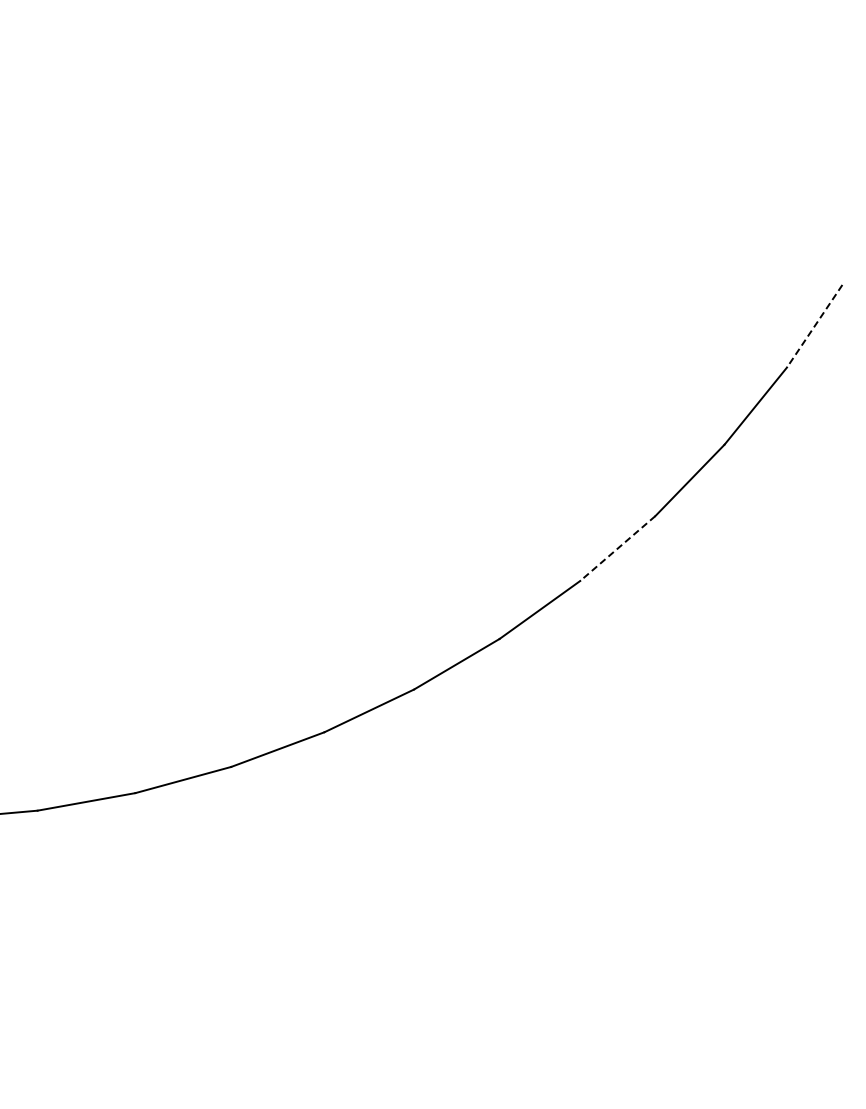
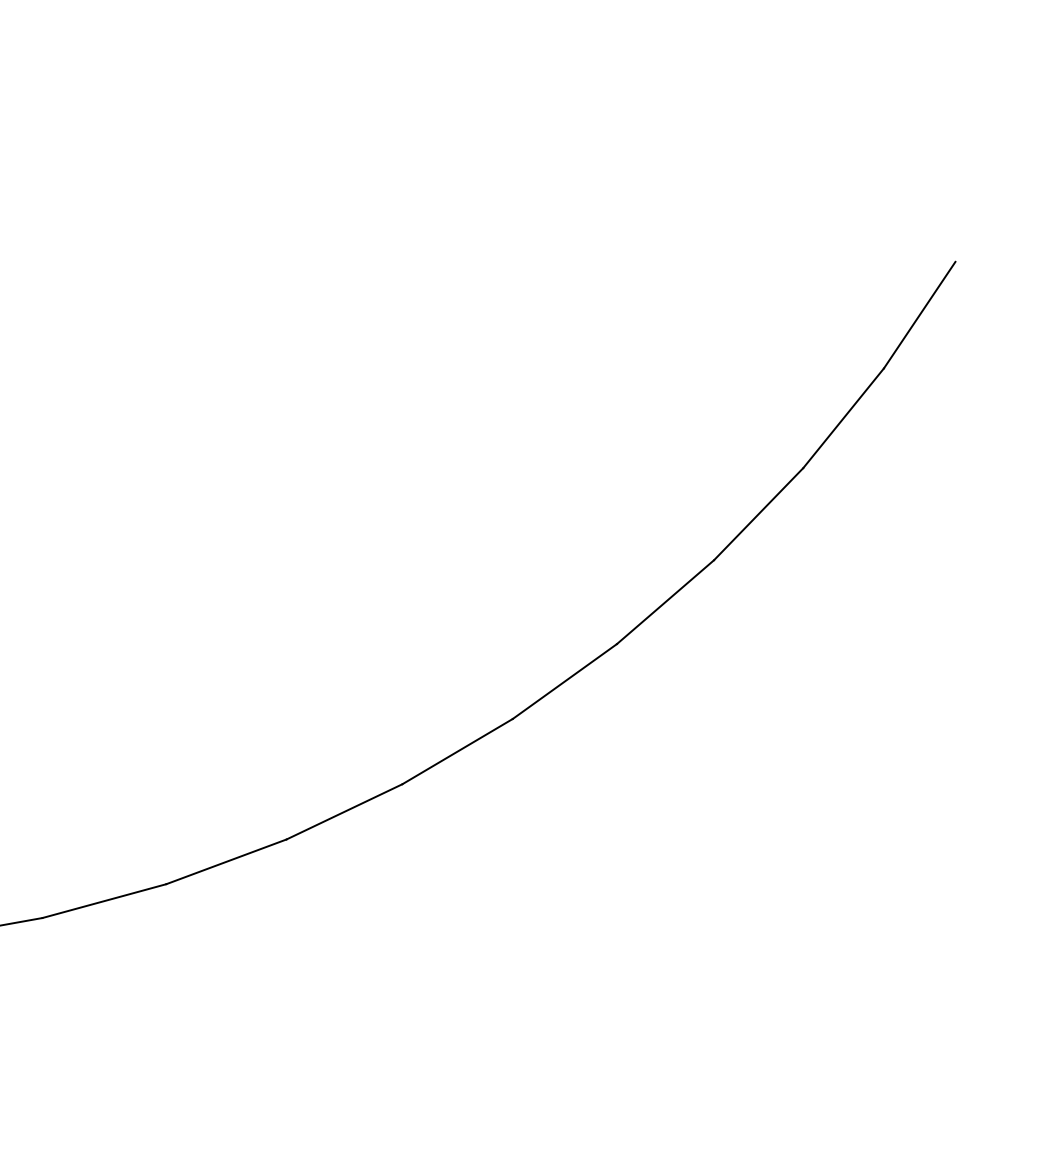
line: (814, 326) -> (919, 315), dashed -> solid
line: (617, 548) -> (665, 602), dashed -> solid

